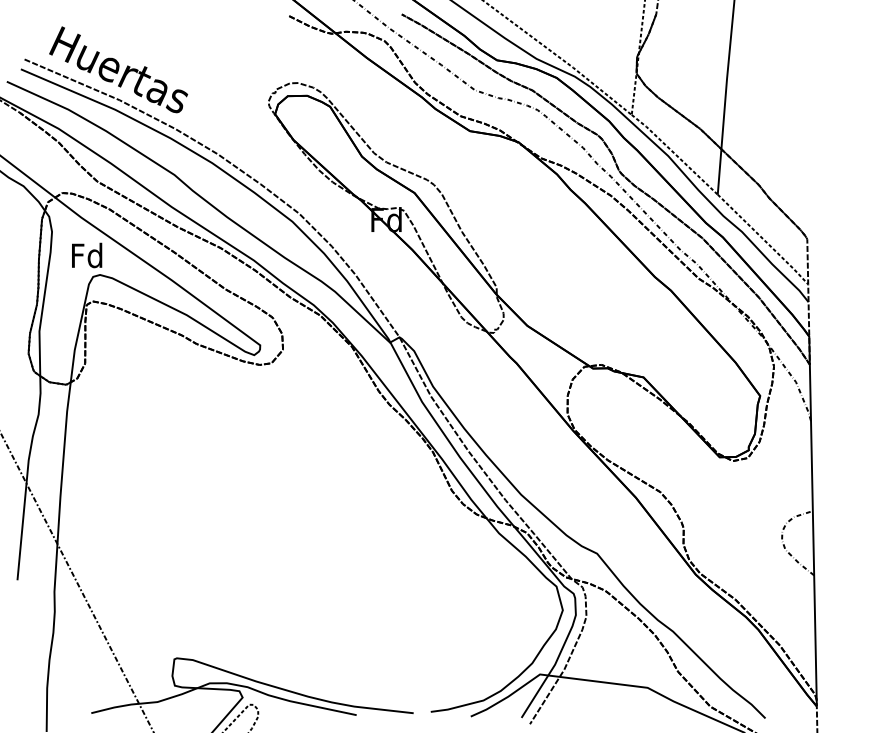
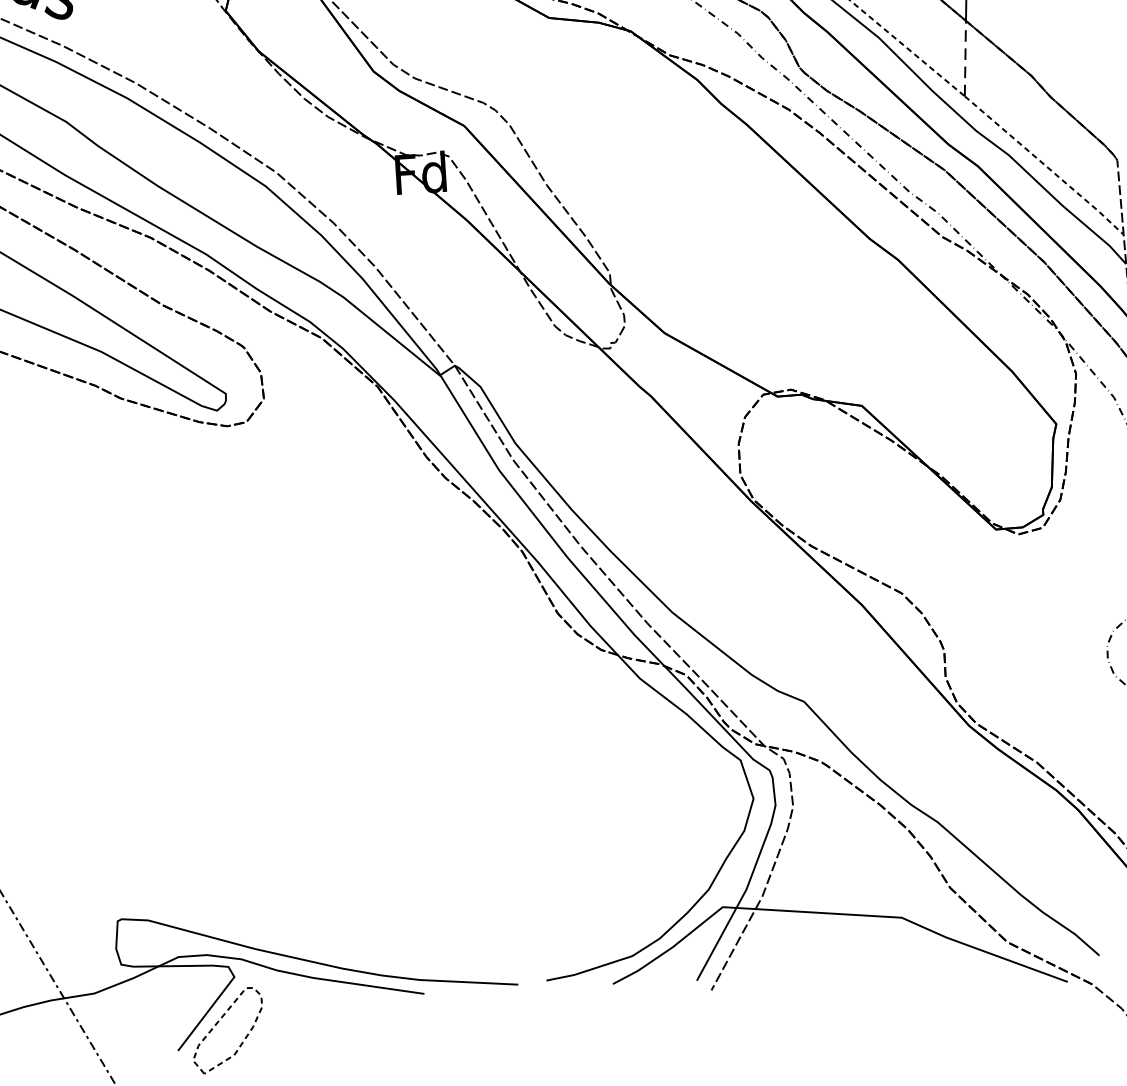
line: (719, 171) -> (965, 57), solid -> dashed

